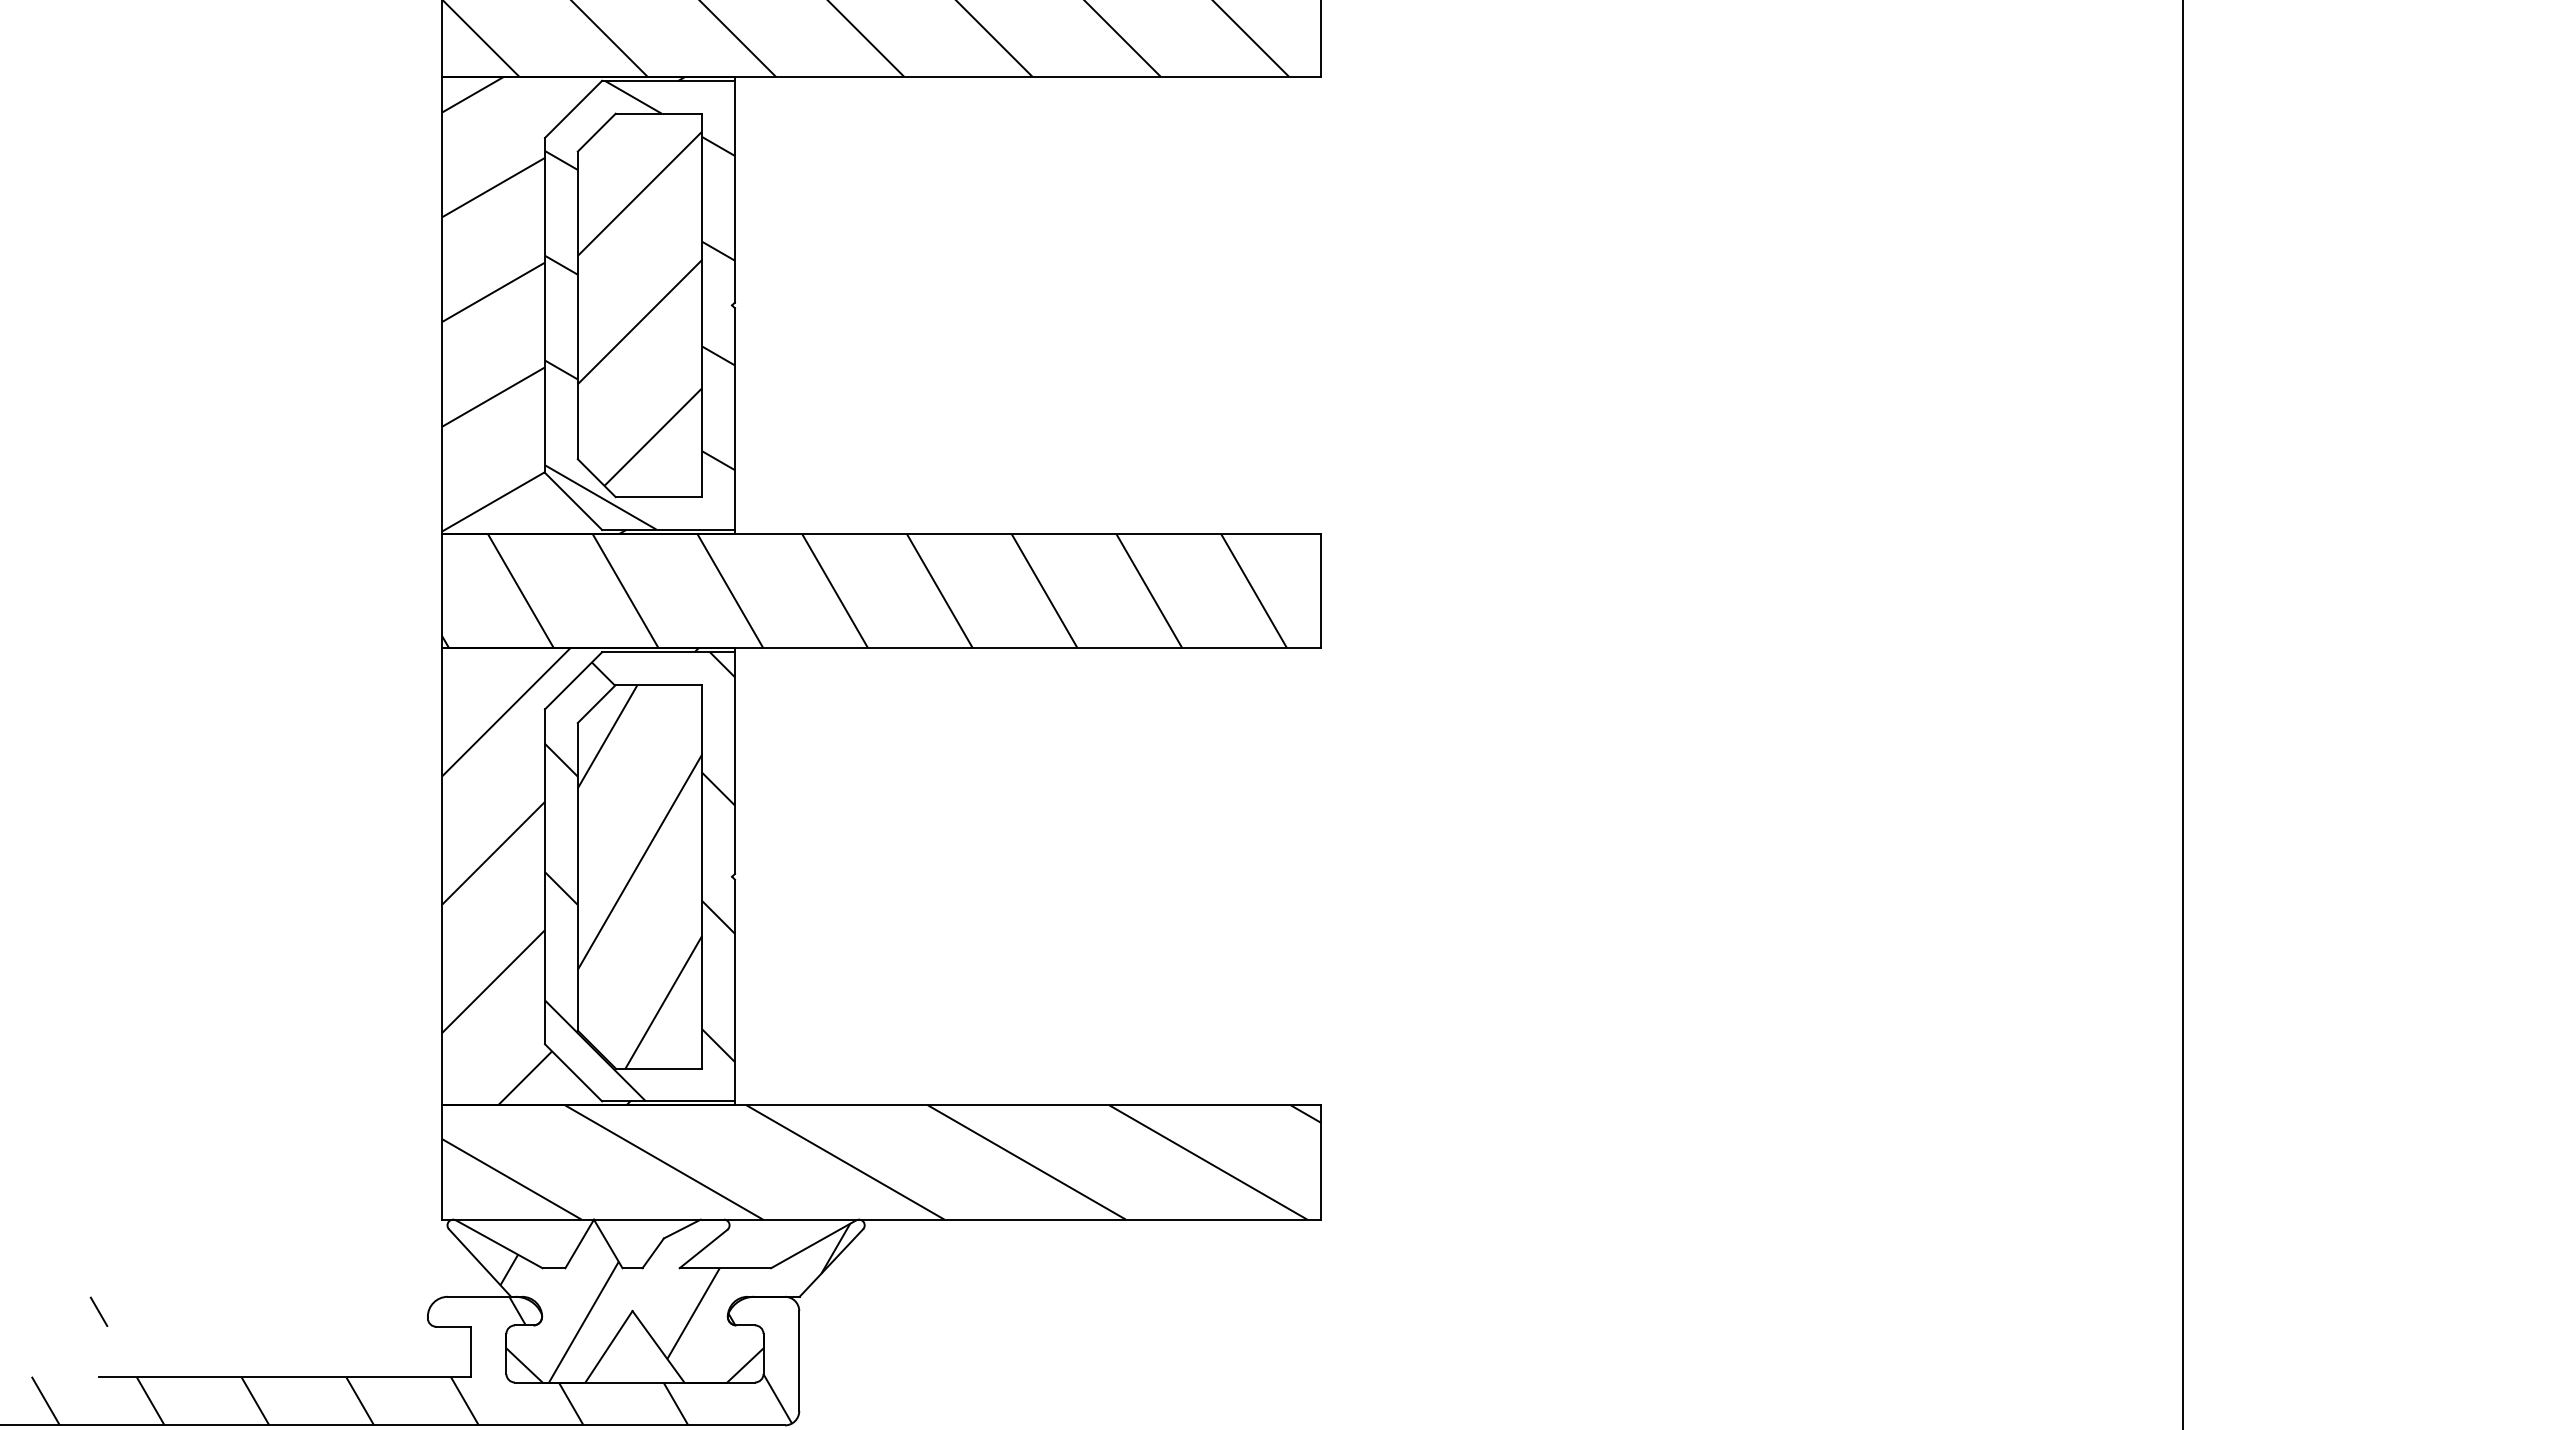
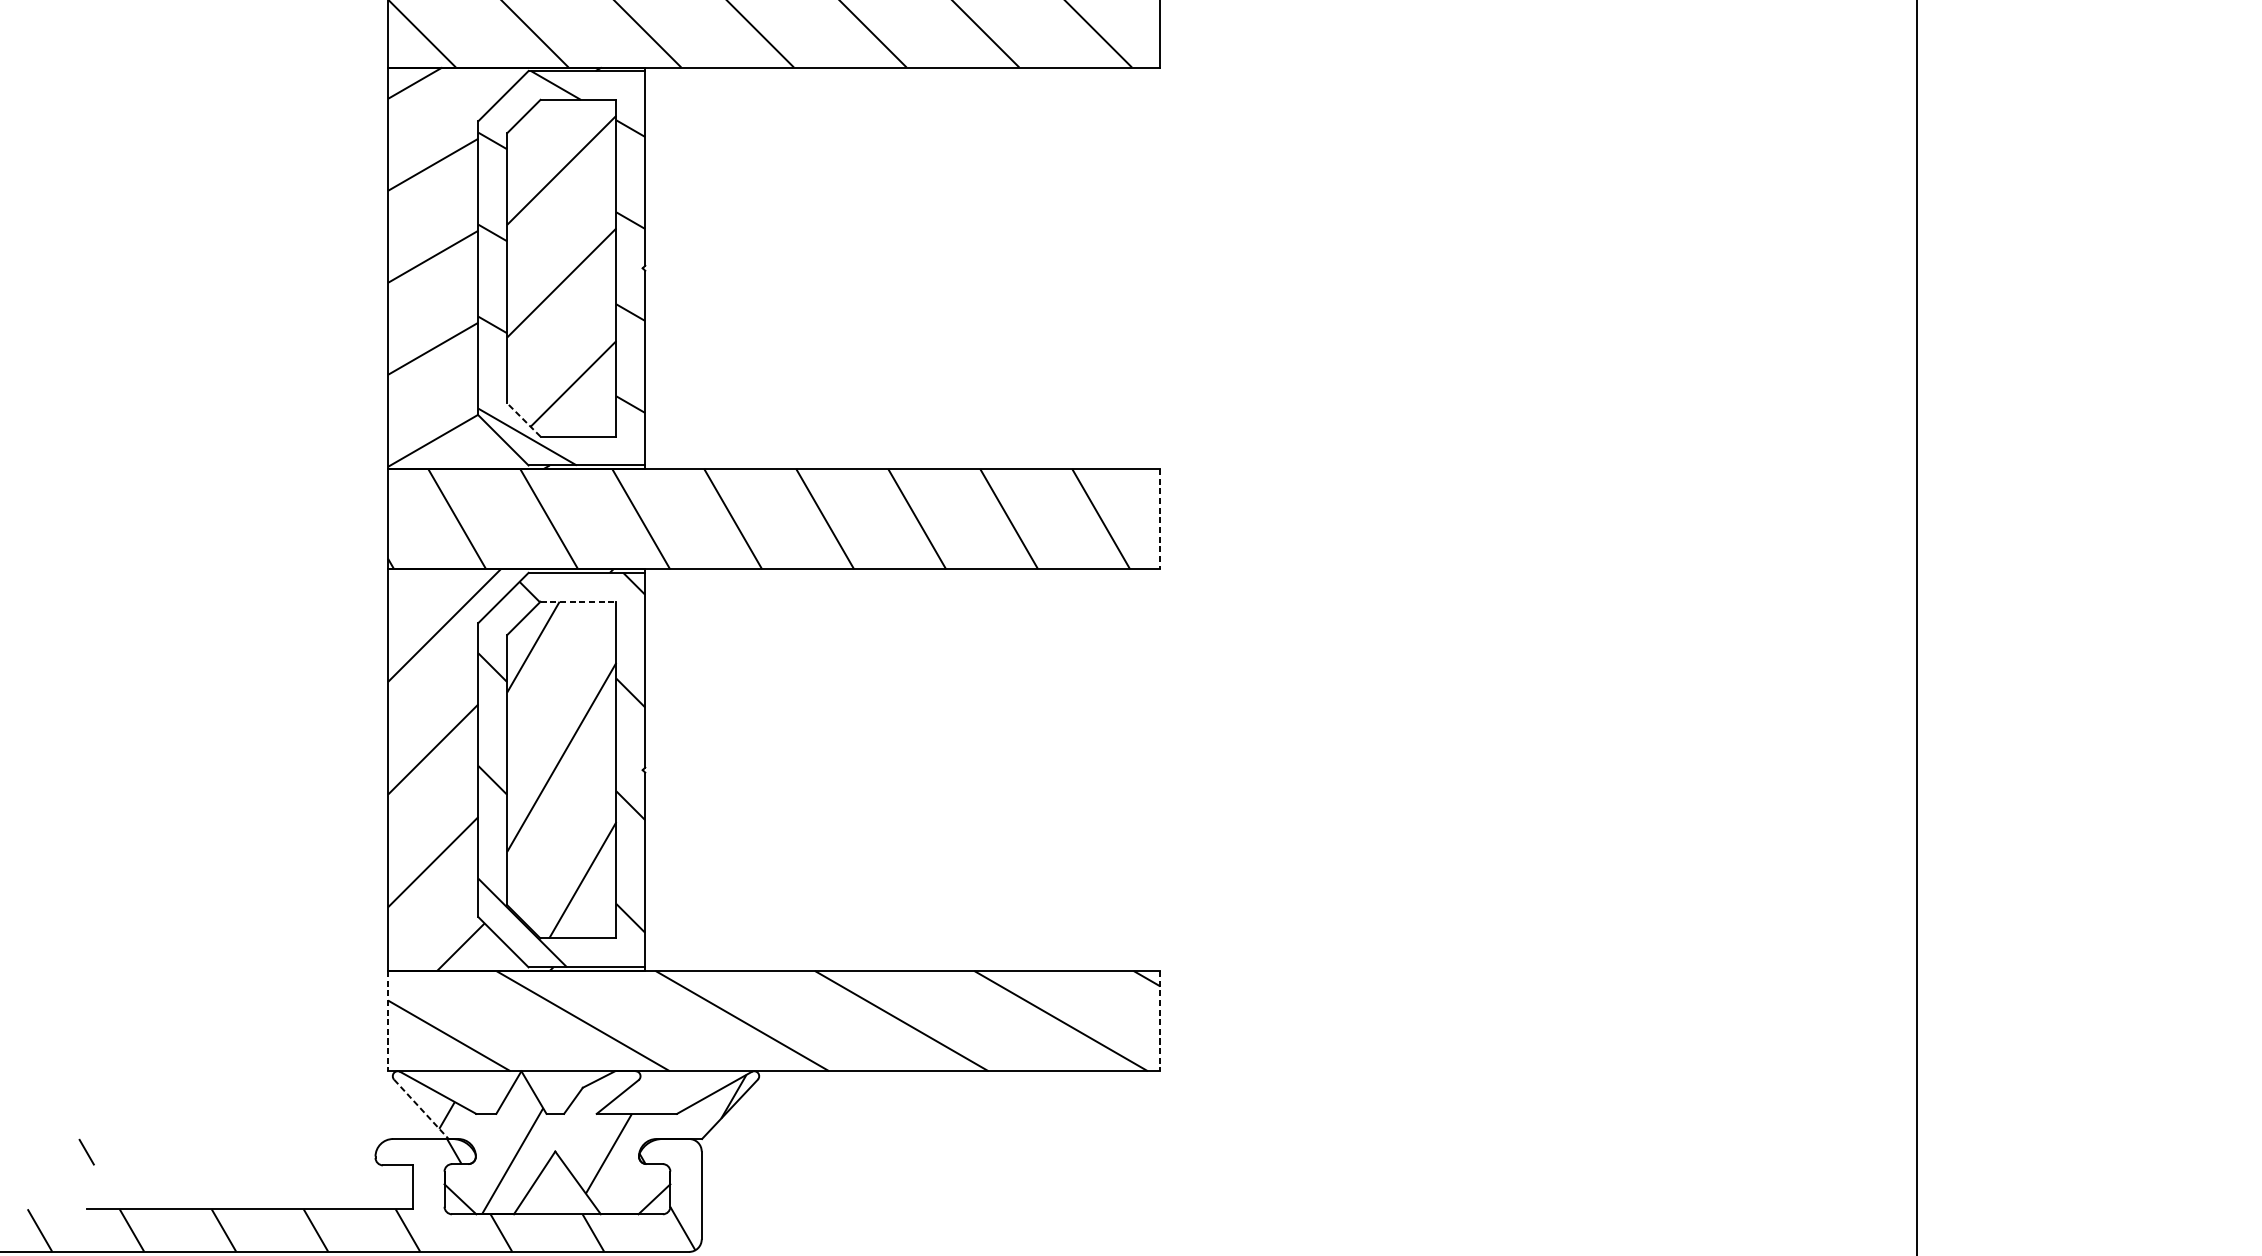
line: (596, 478) -> (523, 420), solid -> dashed
line: (1321, 591) -> (1160, 519), solid -> dashed
line: (659, 685) -> (578, 602), solid -> dashed
line: (442, 1163) -> (388, 1021), solid -> dashed
line: (1321, 1163) -> (1160, 1021), solid -> dashed
line: (480, 1263) -> (421, 1109), solid -> dashed

